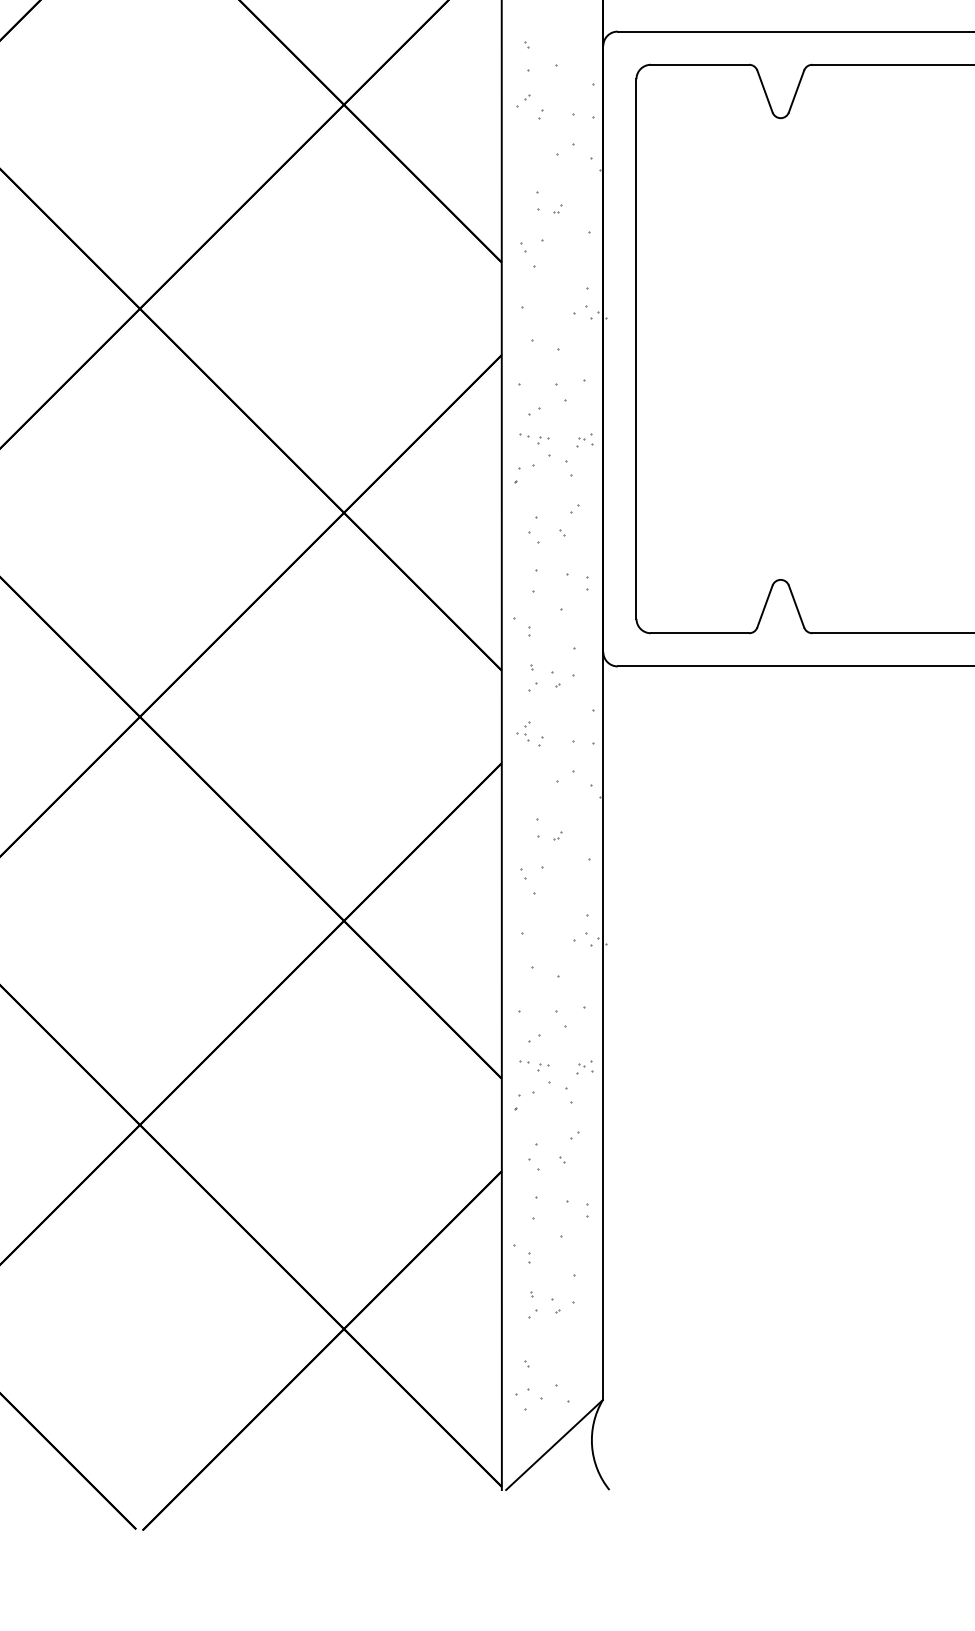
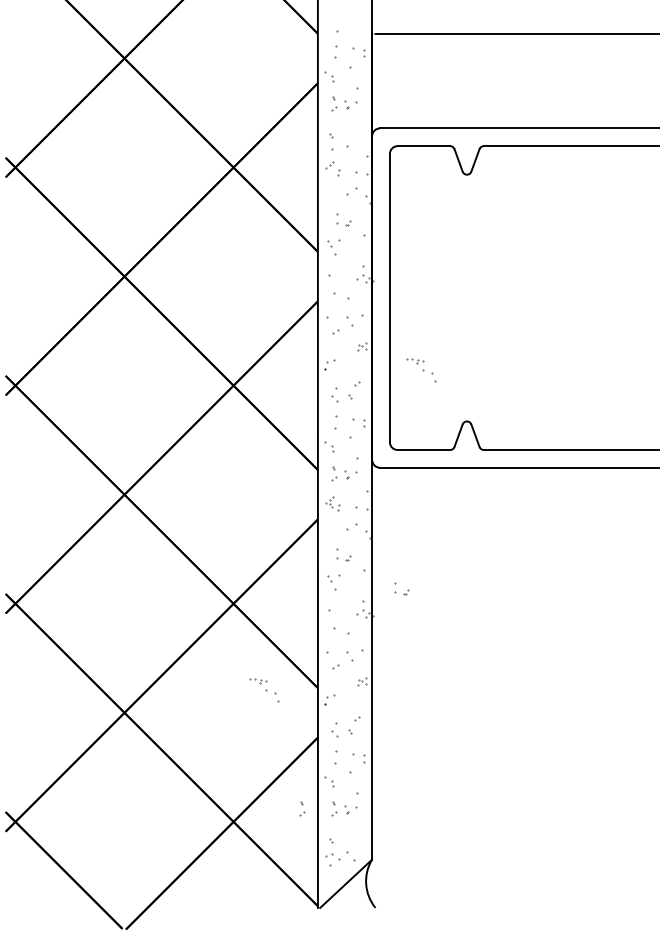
part: (545, 456) -> (421, 370), moved
part: (658, 892) -> (401, 588), added
part: (545, 1083) -> (264, 690), moved
part: (472, 1304) -> (302, 808), added

